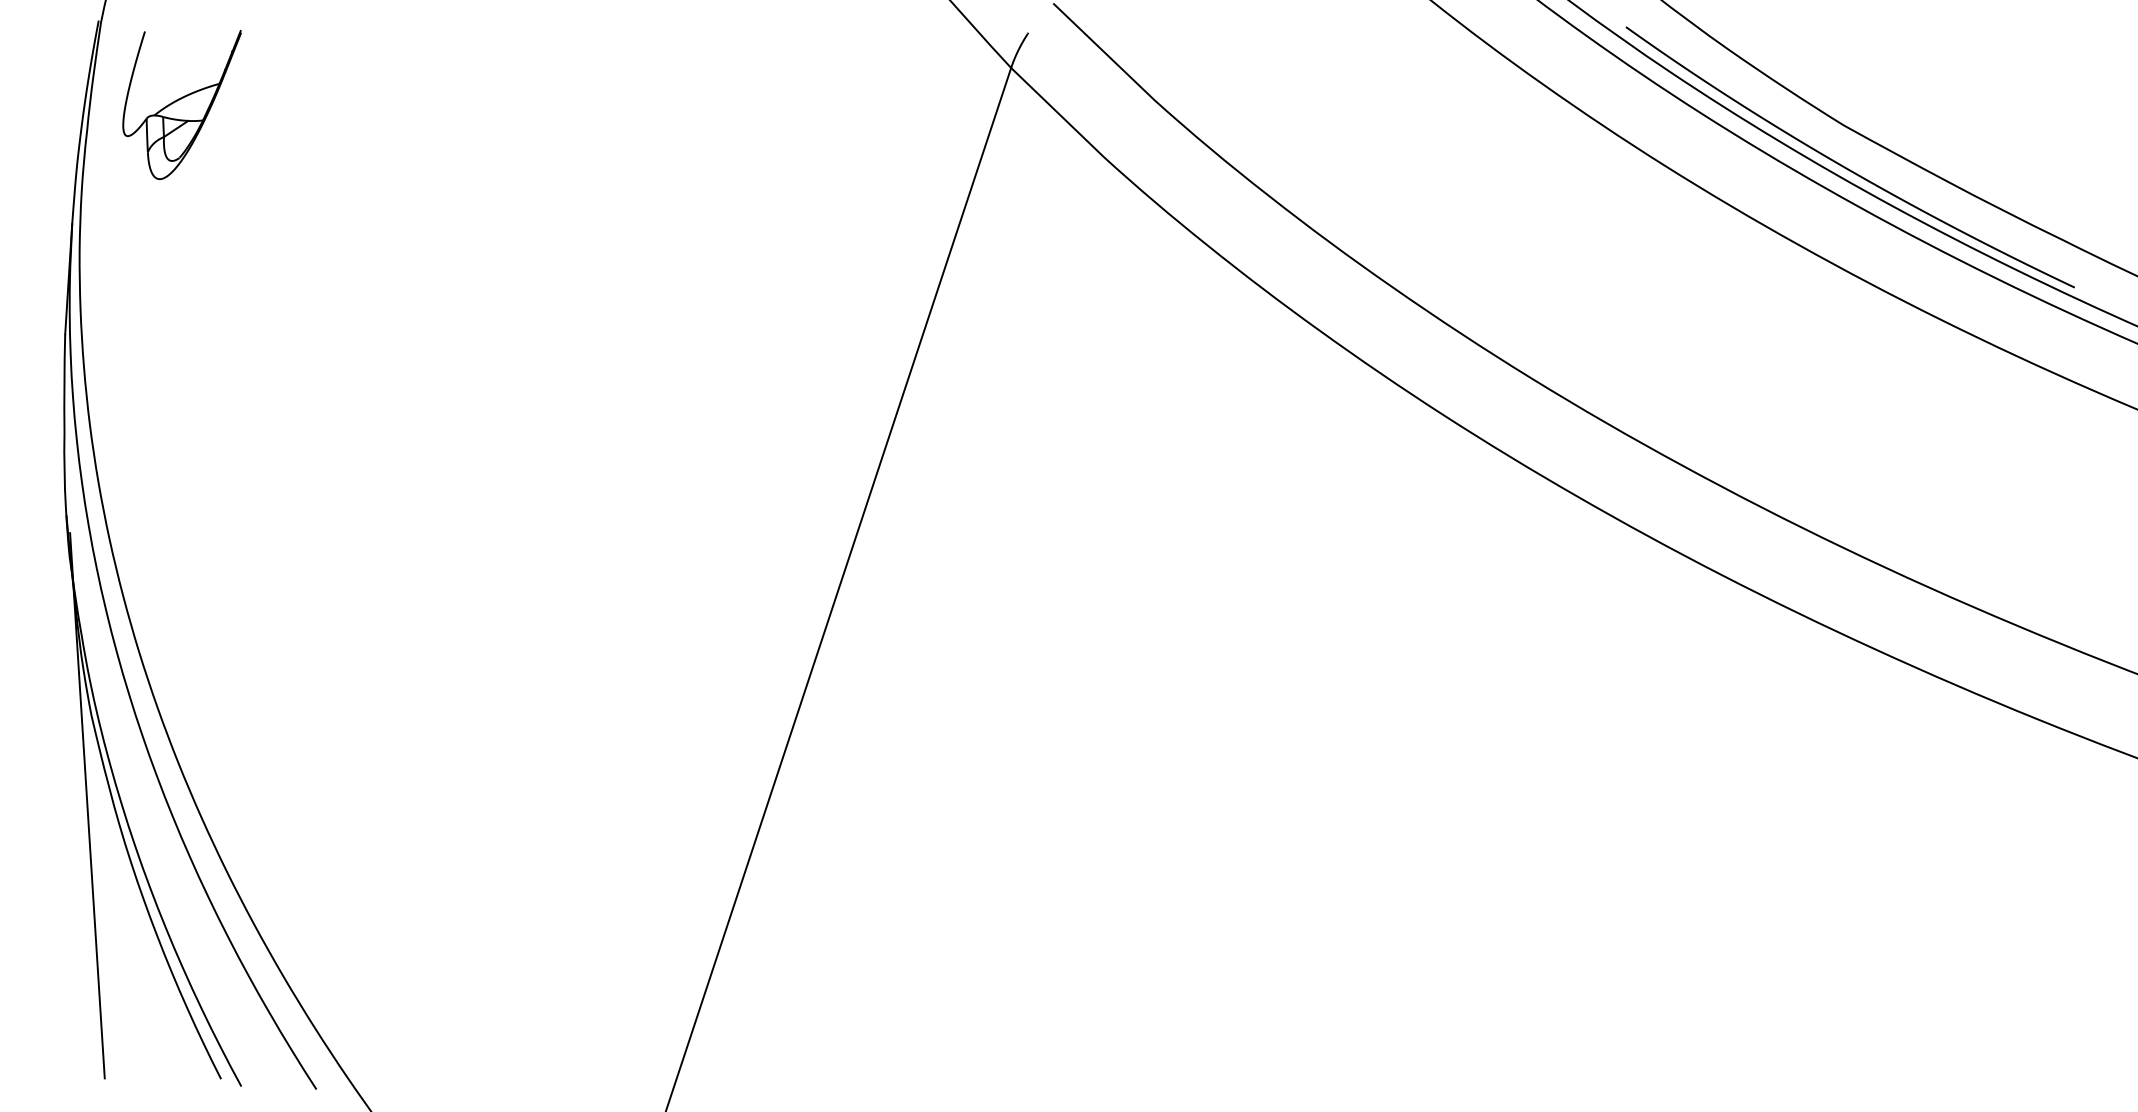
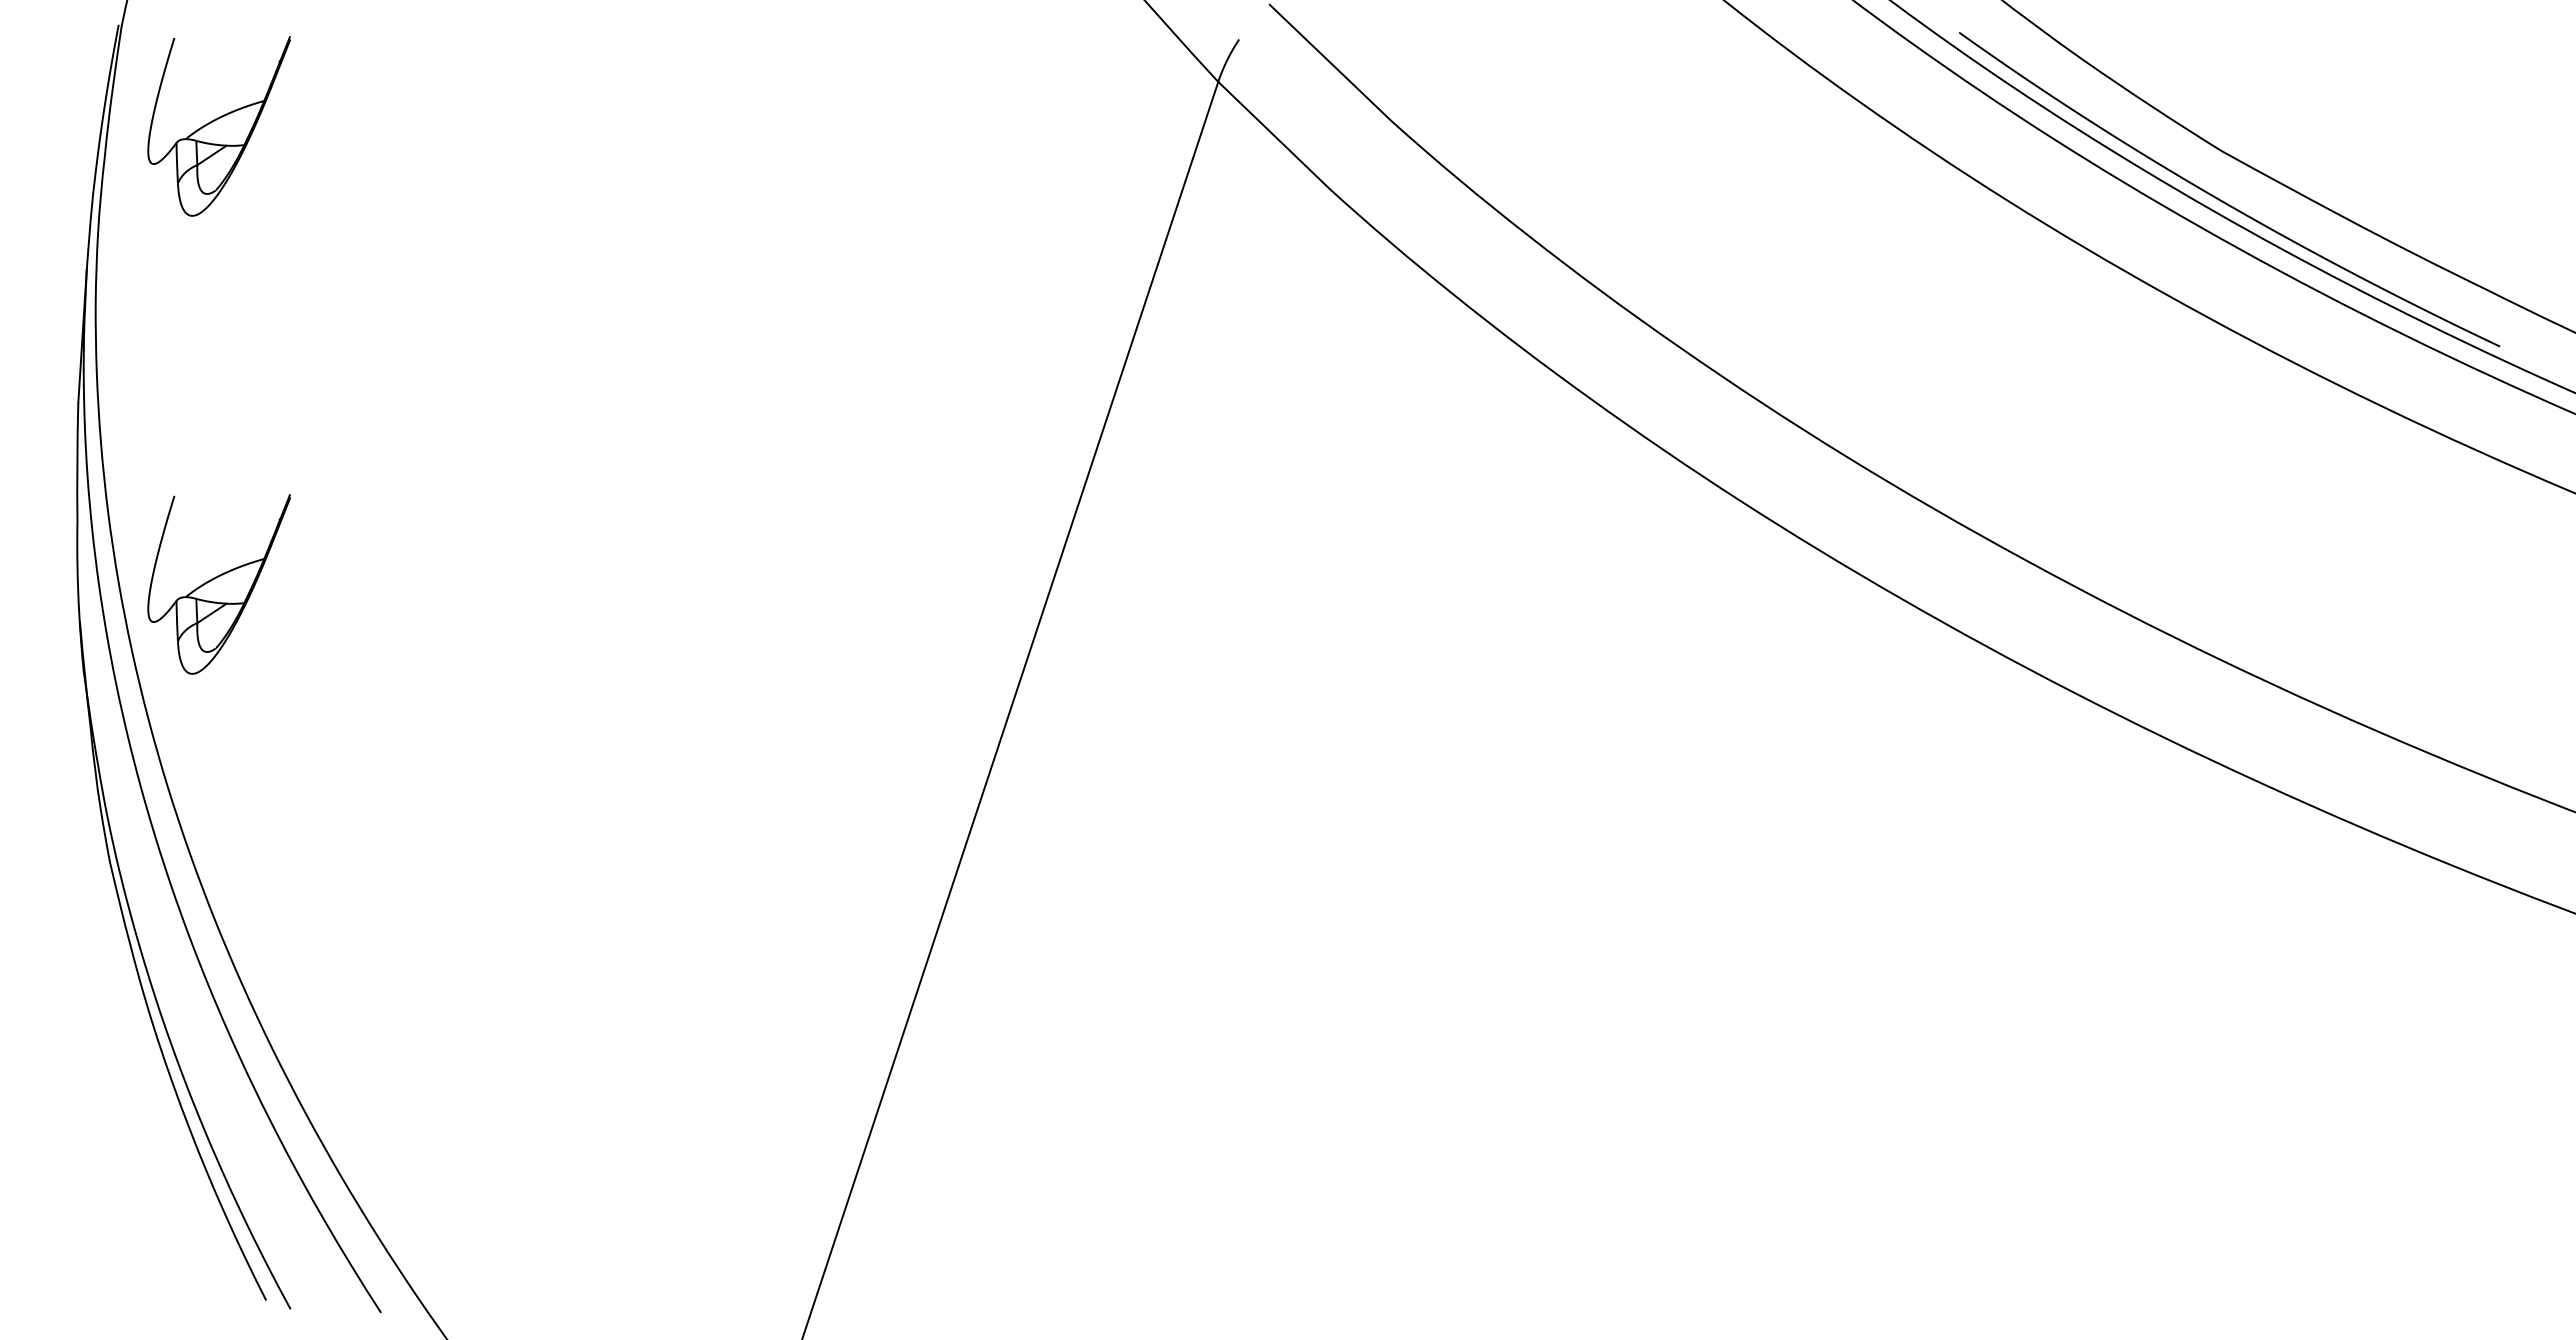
part: (181, 485) -> (218, 584), added
line: (87, 805) -> (105, 970), removed

